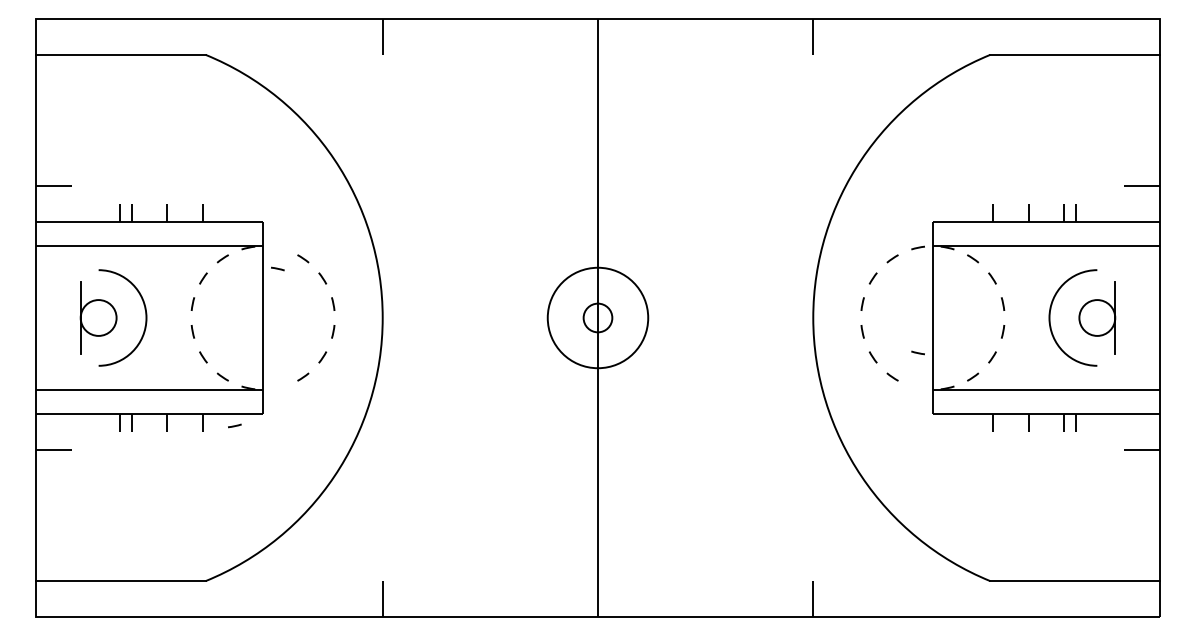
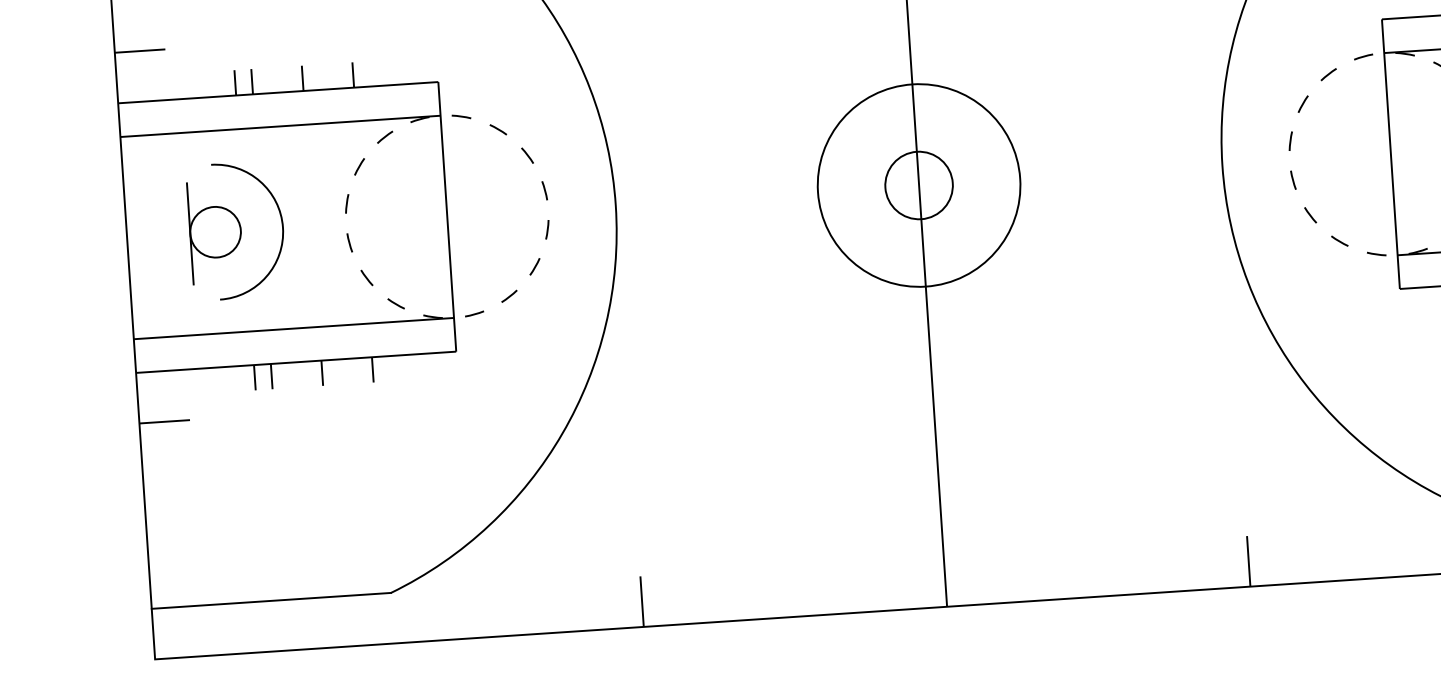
line: (277, 268) -> (460, 116), moved
circle: (597, 317) -> (918, 184), size x1.43
circle: (597, 317) -> (918, 184), size x1.67
line: (917, 352) -> (1375, 253), moved
line: (234, 425) -> (474, 313), moved

